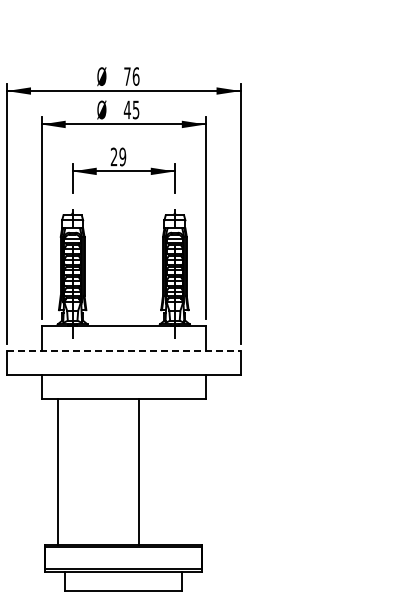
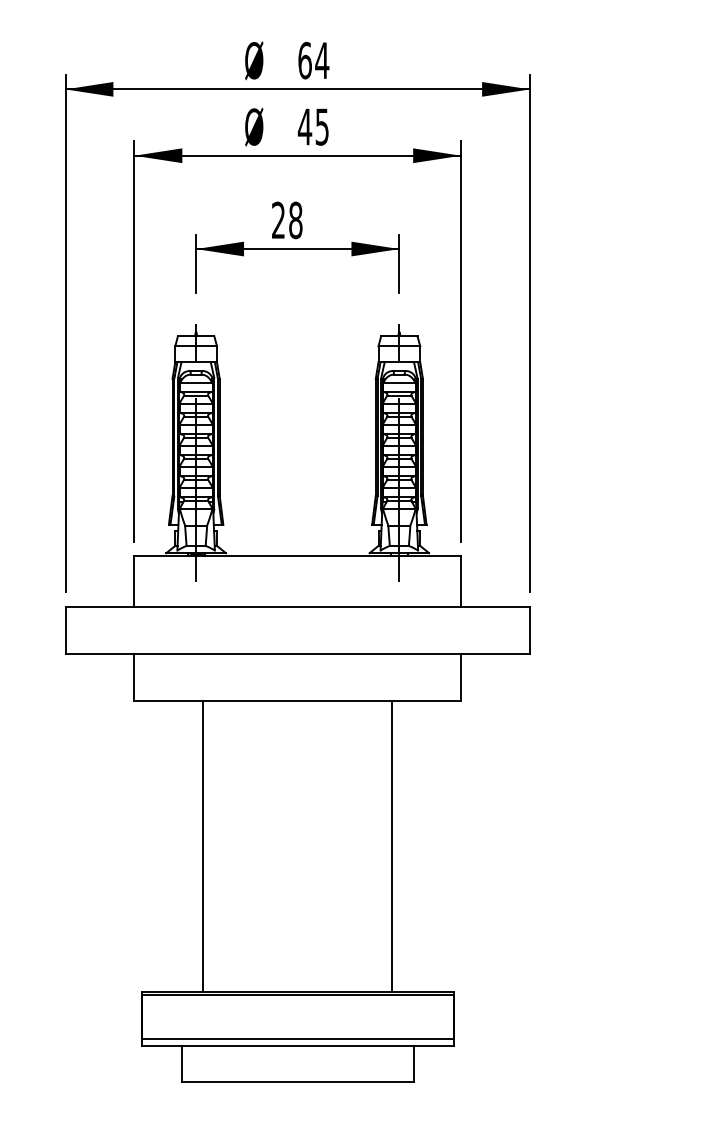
text: (131, 76) -> (313, 60), 76 -> 64
text: (122, 156) -> (295, 219), 29 -> 28
line: (123, 351) -> (297, 606), dashed -> solid
line: (58, 471) -> (203, 845), moved
line: (139, 471) -> (392, 845), moved

